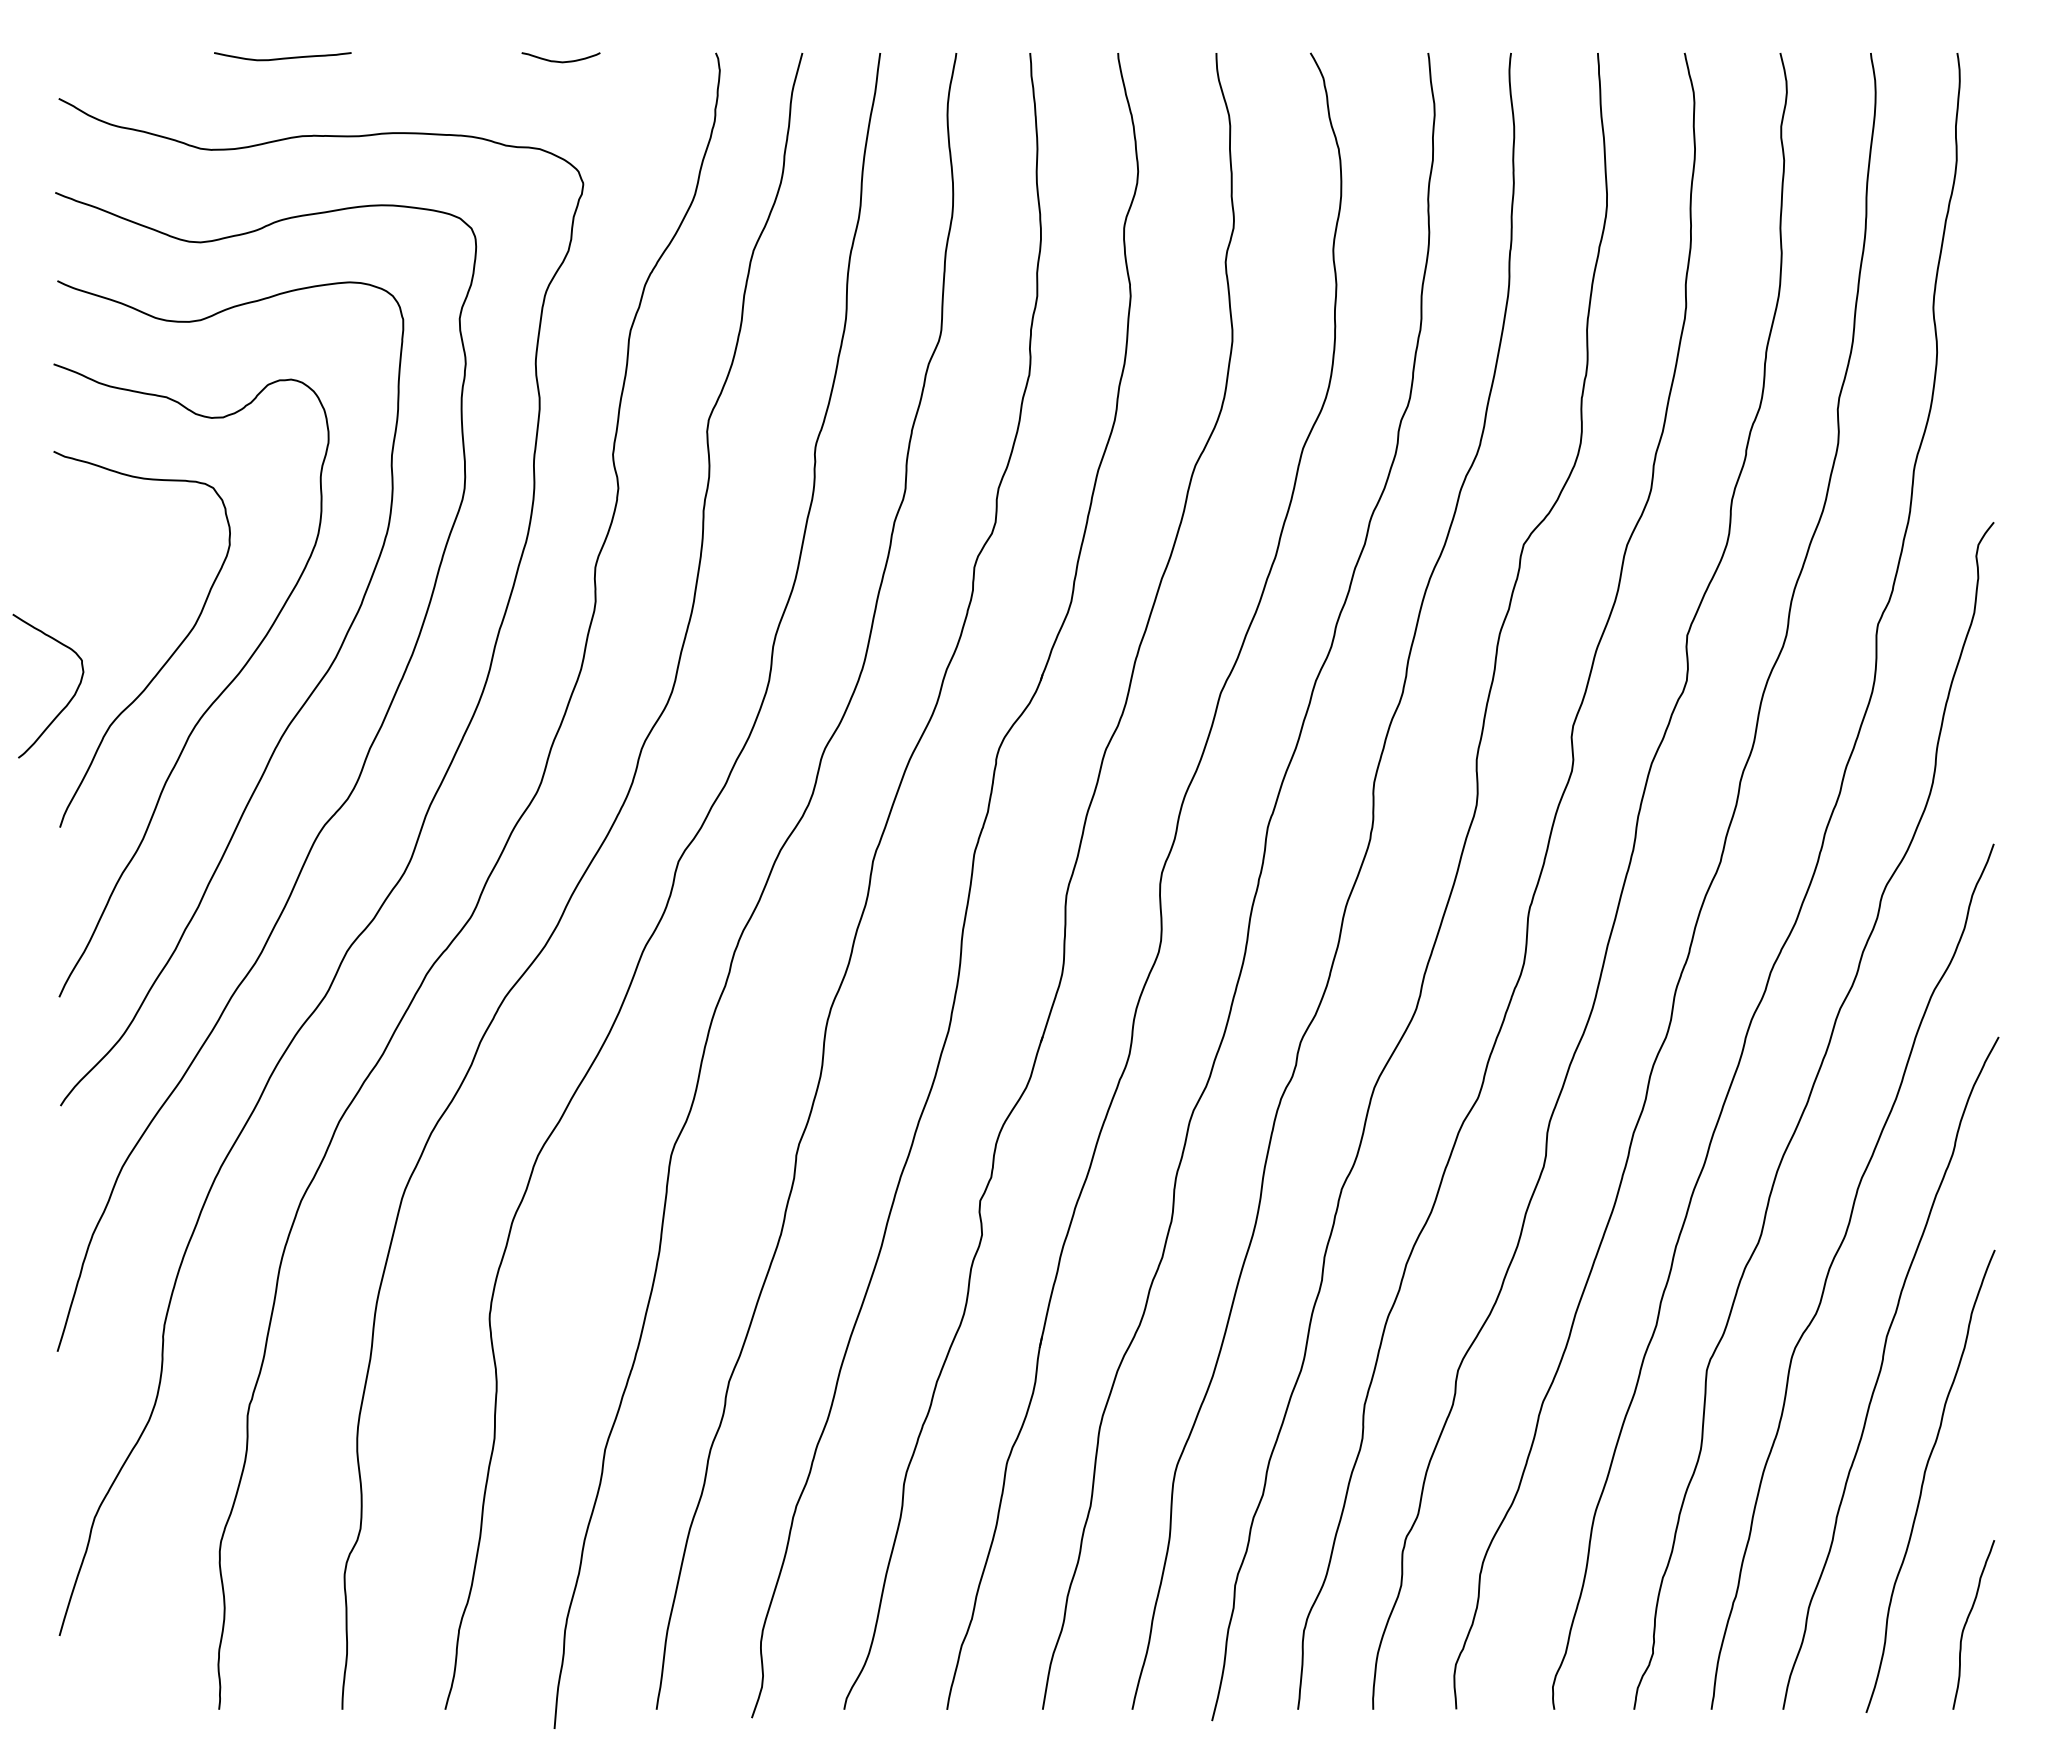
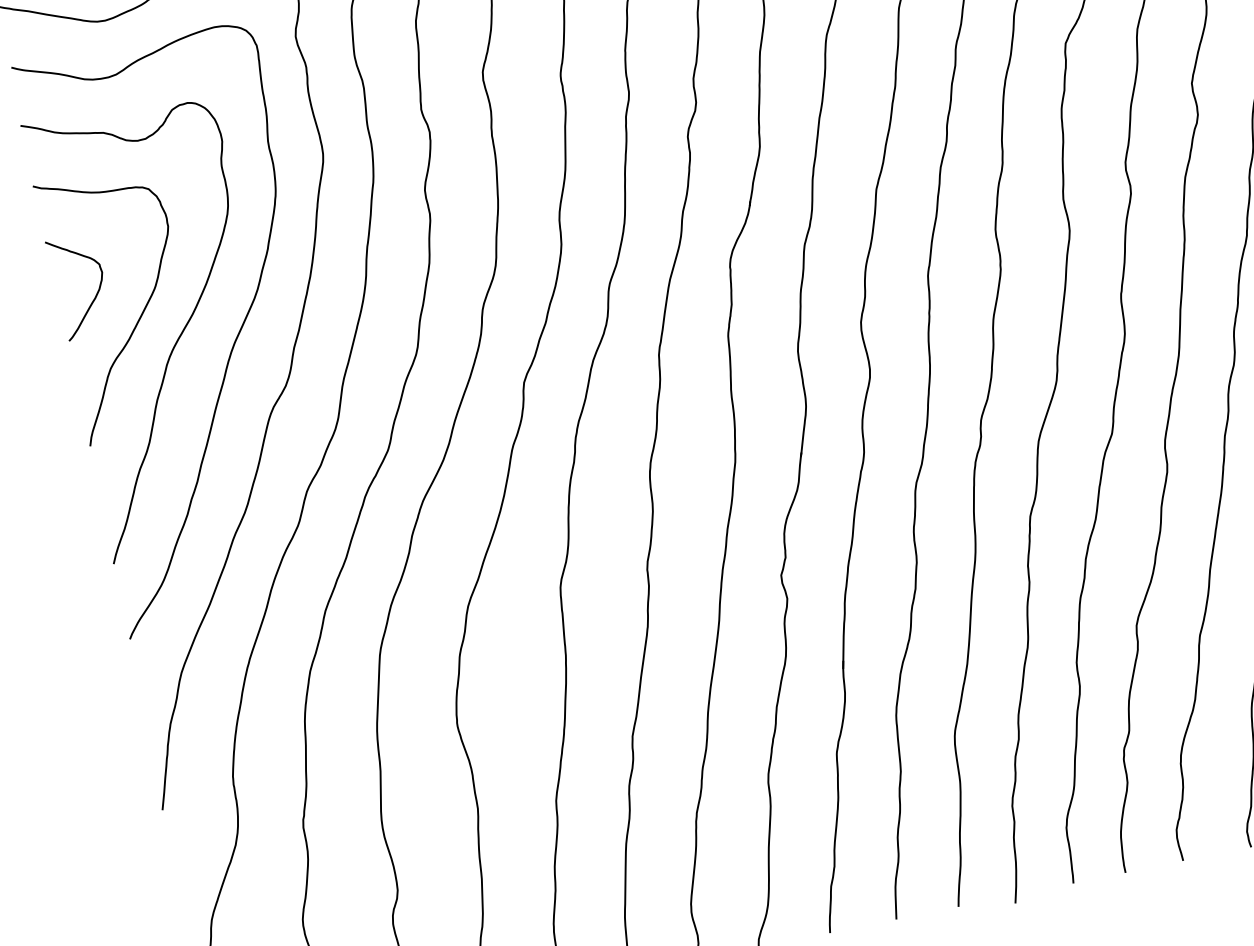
curve: (70, 698) -> (96, 292), moved

